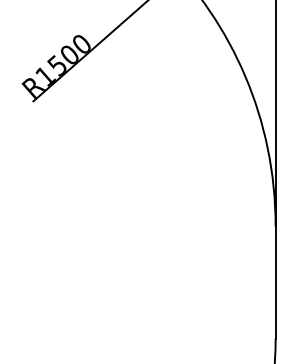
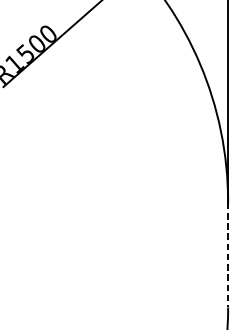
line: (275, 283) -> (228, 256), solid -> dashed

